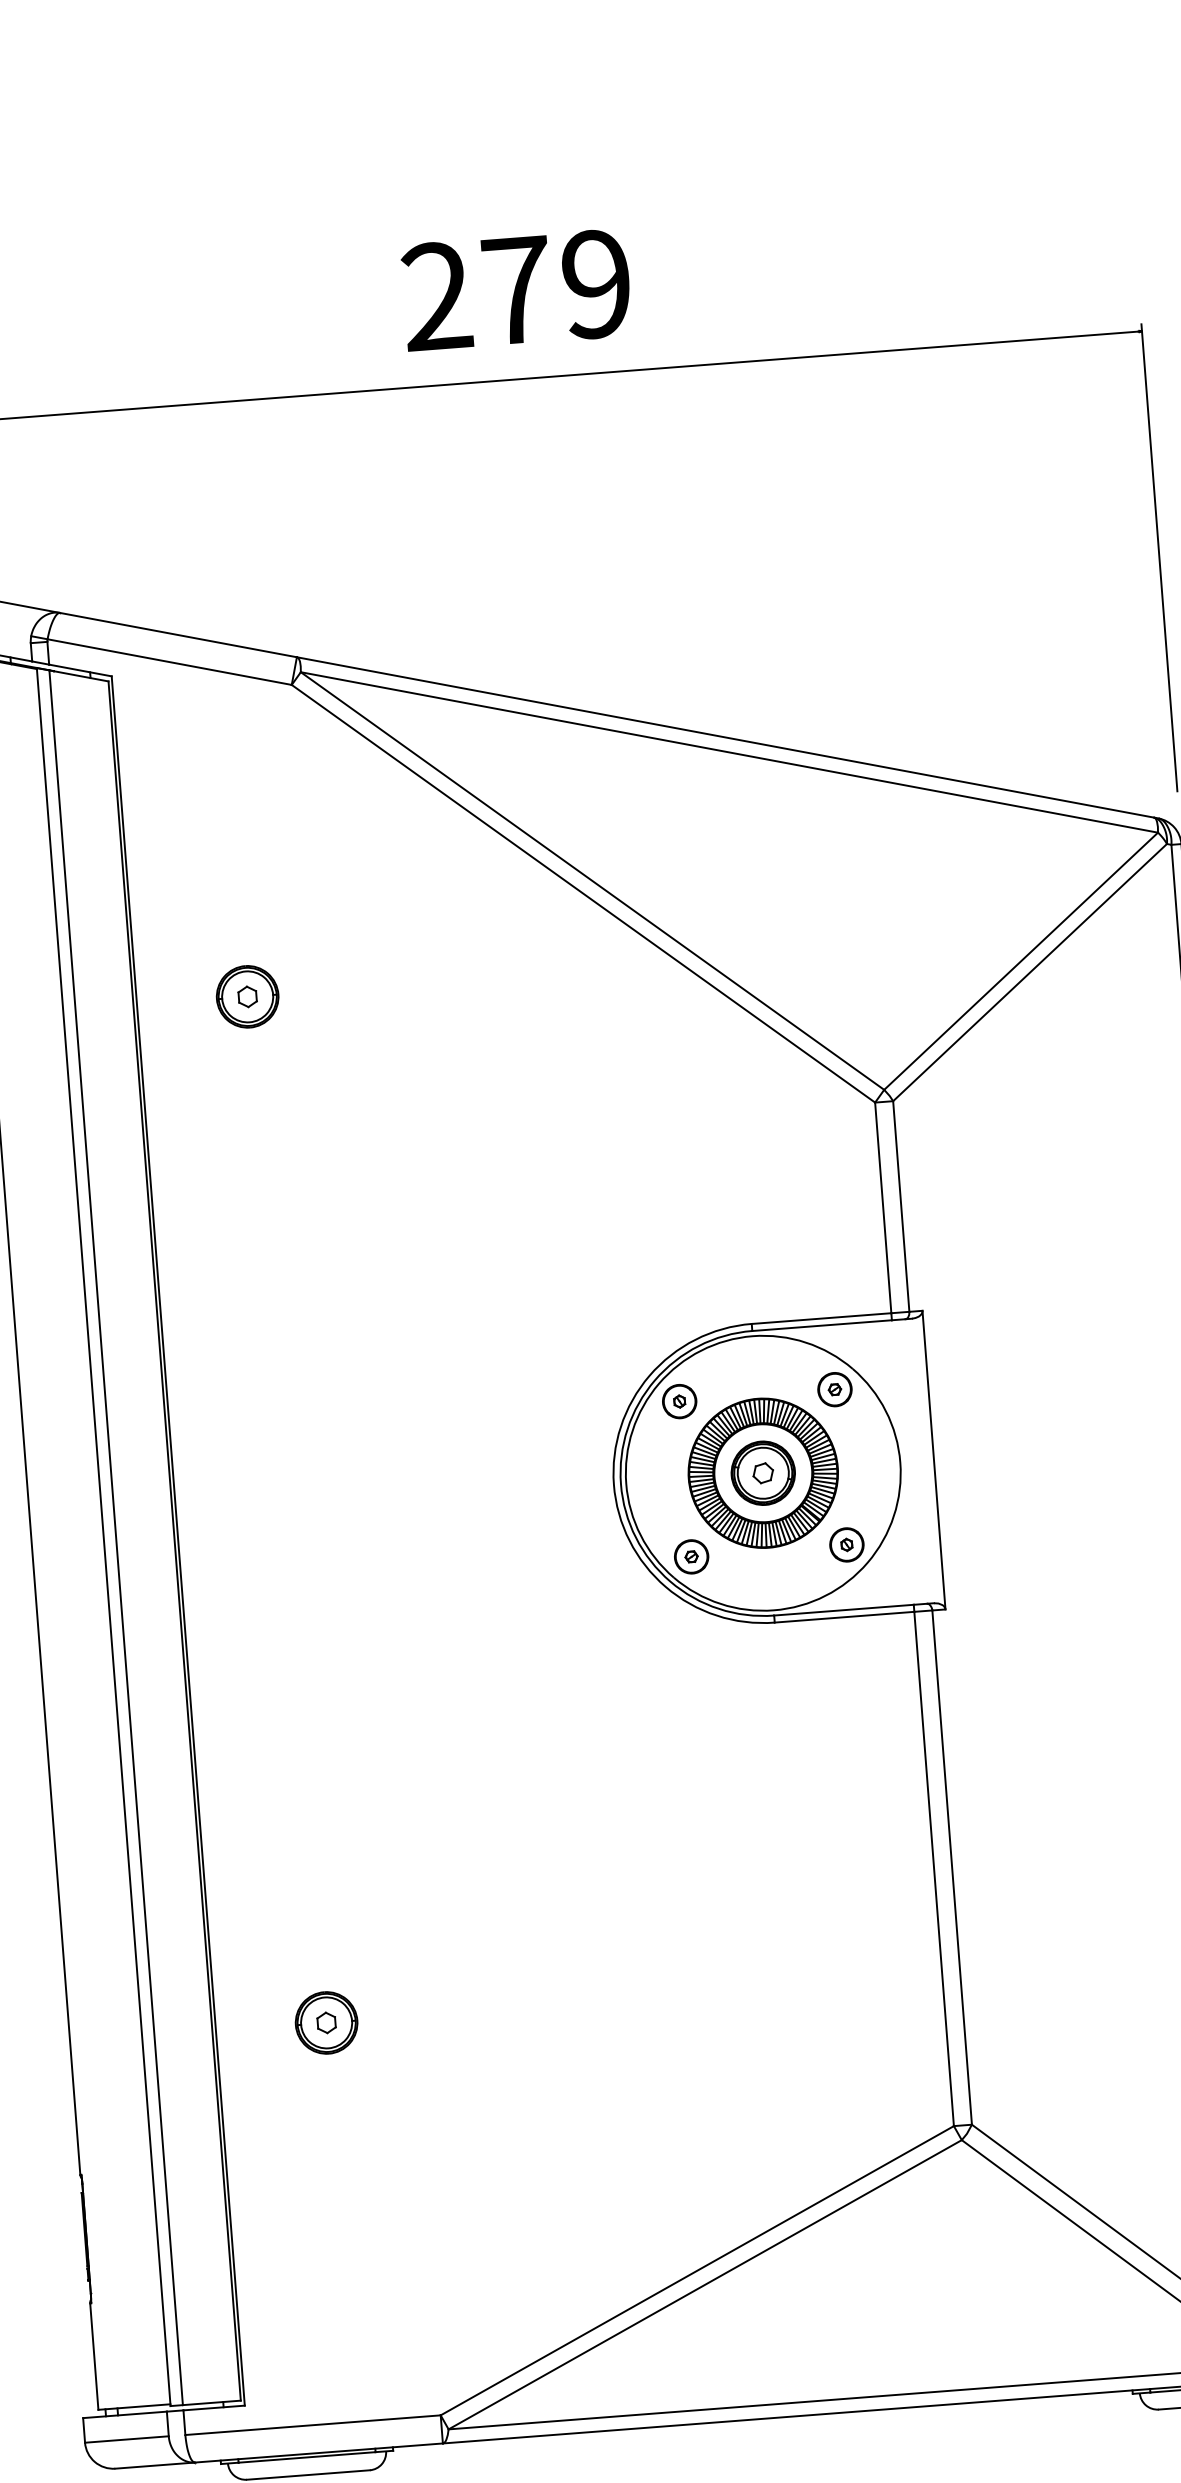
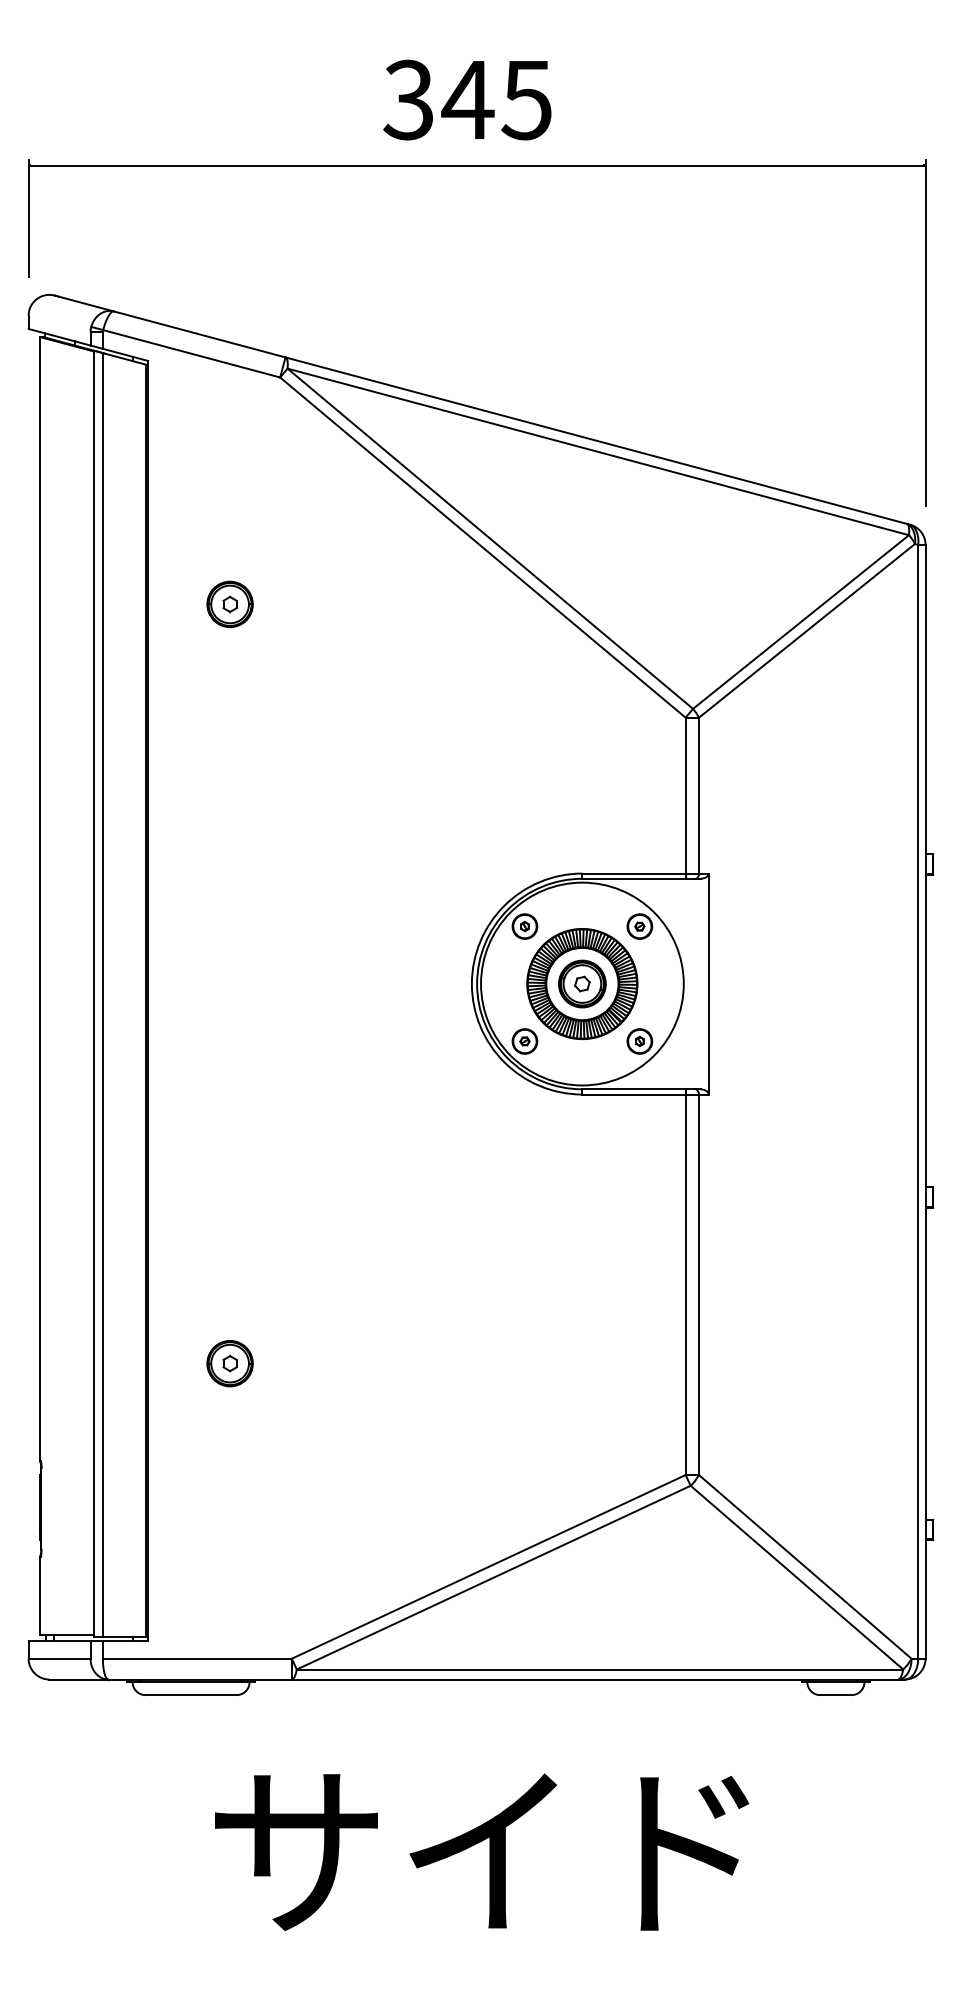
text: (516, 289) -> (467, 99), 279 -> 345

